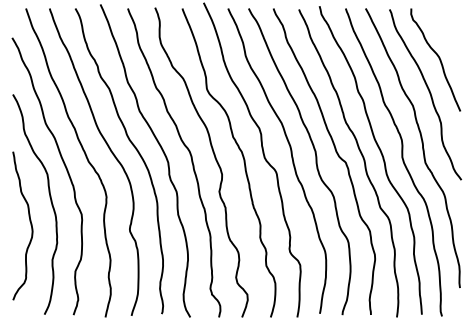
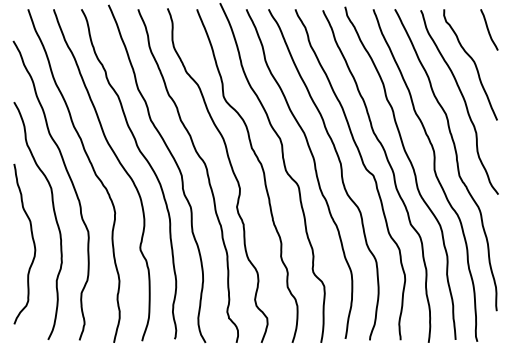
curve: (452, 27) -> (488, 29), added

